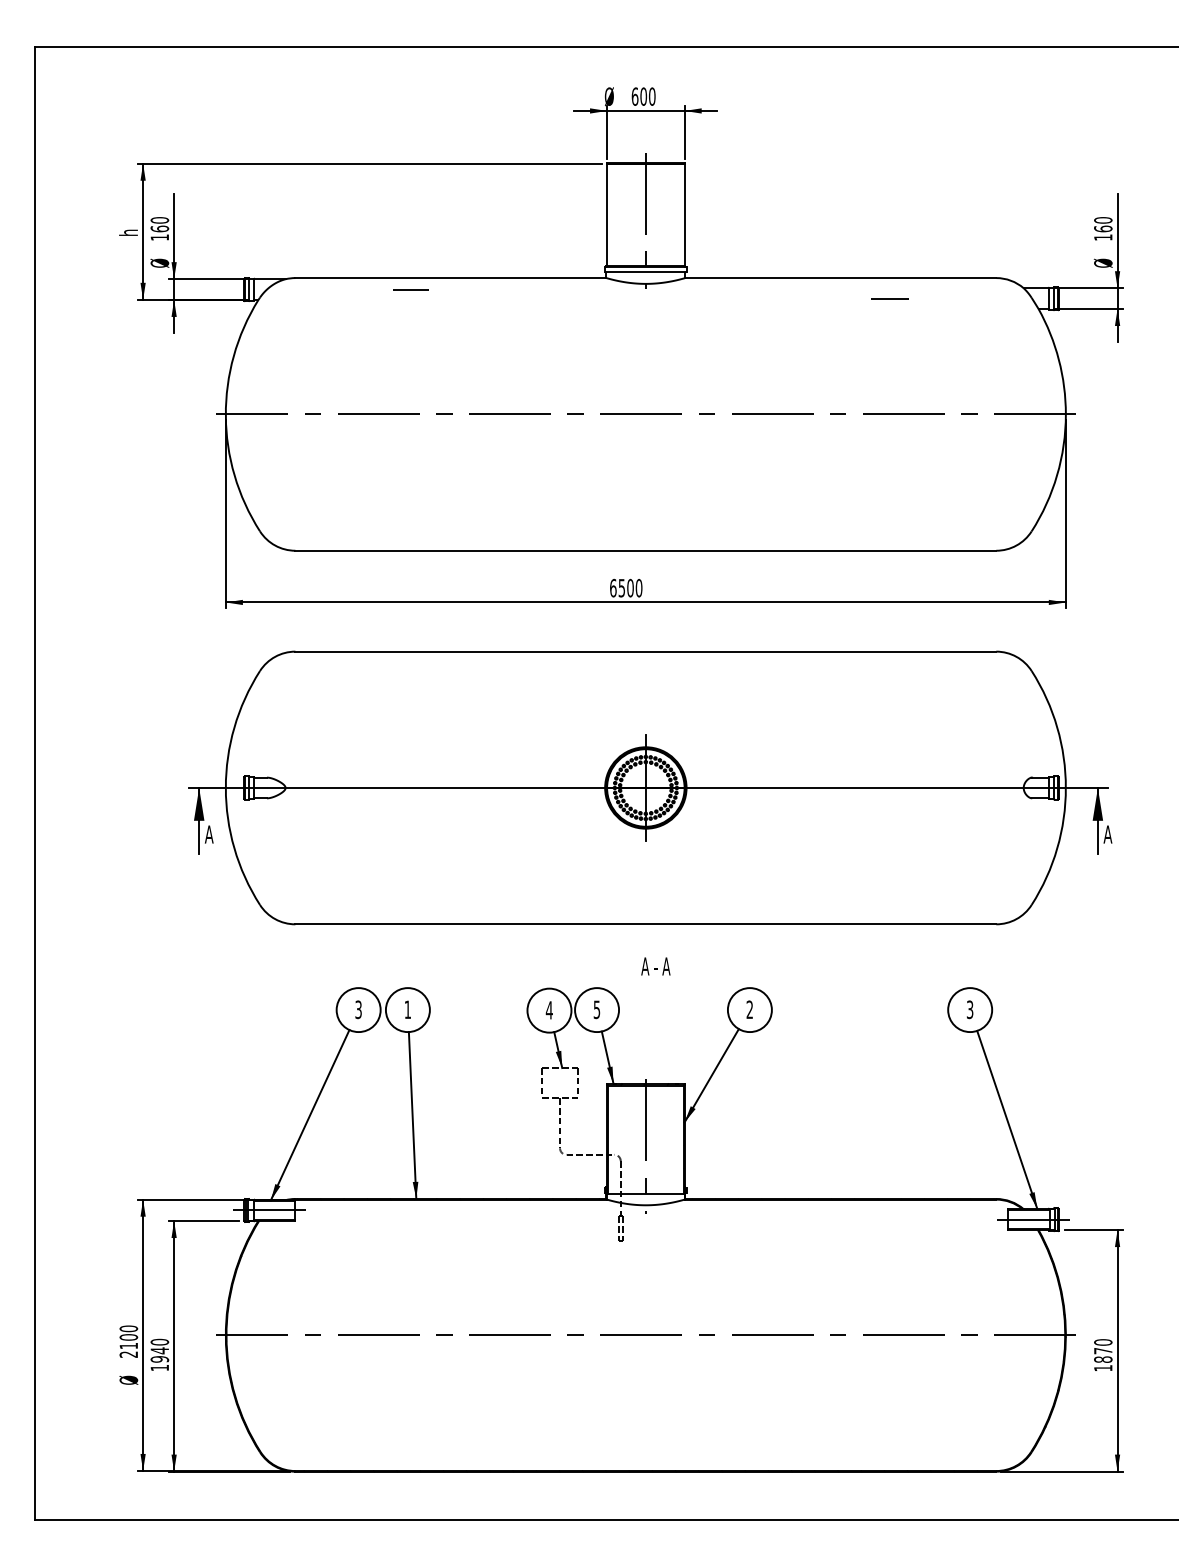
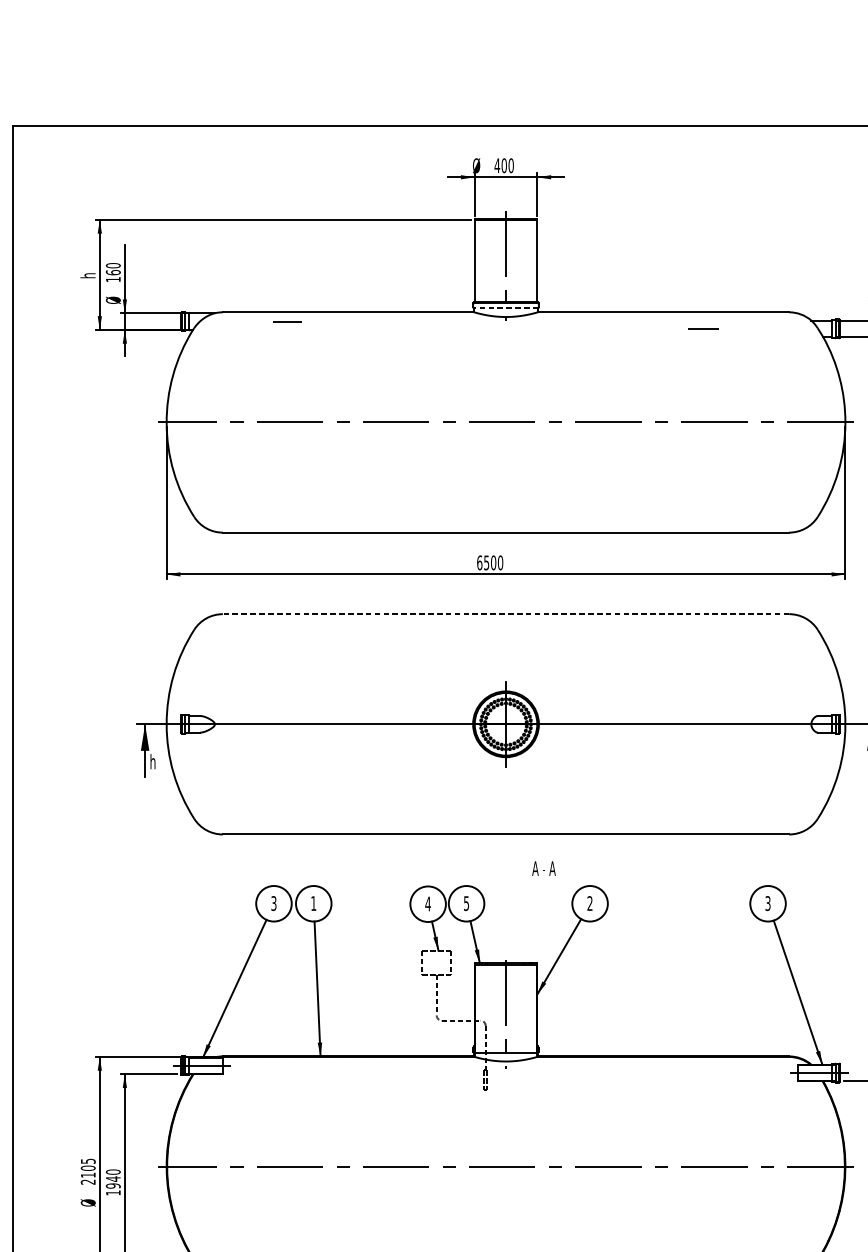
text: (634, 96) -> (496, 165), 600 -> 400
line: (645, 272) -> (505, 307), solid -> dashed
line: (410, 289) -> (286, 321), moved
line: (645, 651) -> (505, 614), solid -> dashed
text: (208, 833) -> (152, 761), A -> h
text: (655, 966) -> (543, 868), moved
text: (128, 1328) -> (88, 1161), 2100 -> 2105

